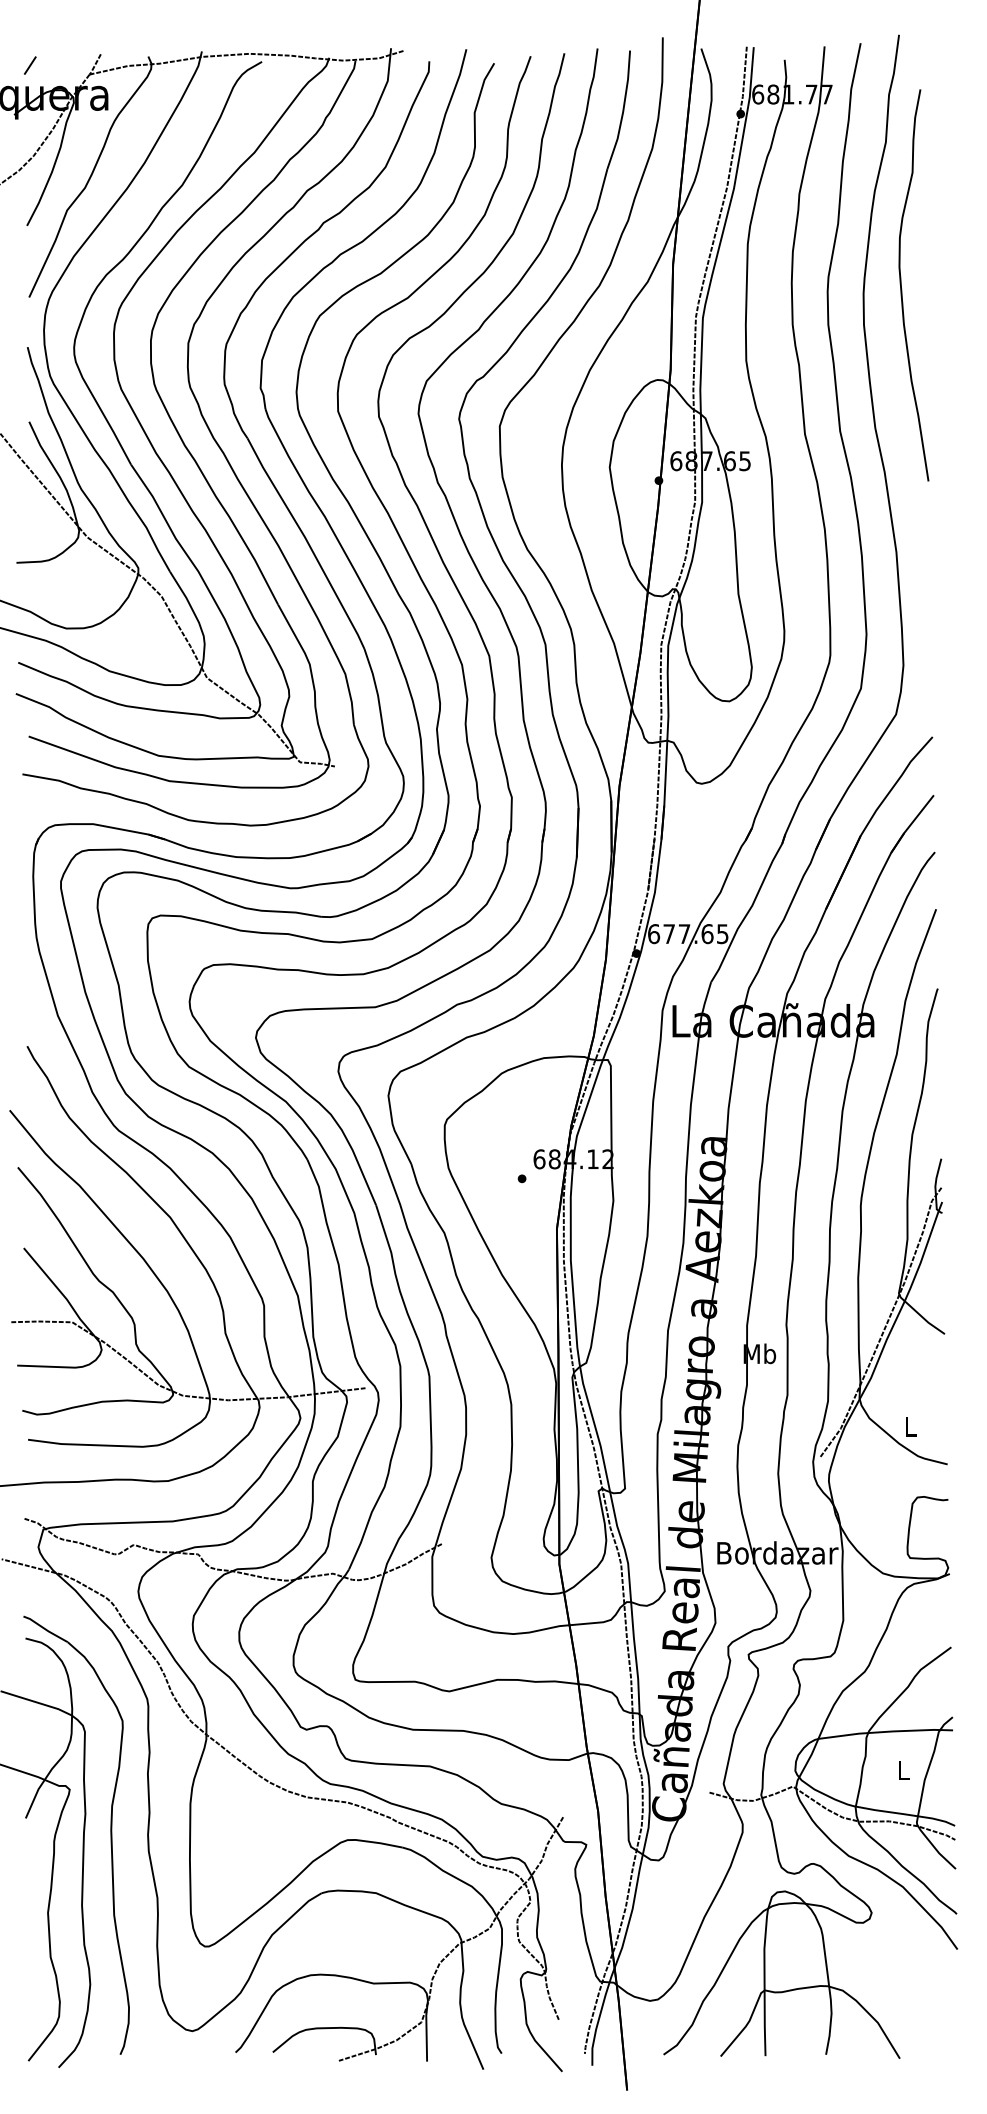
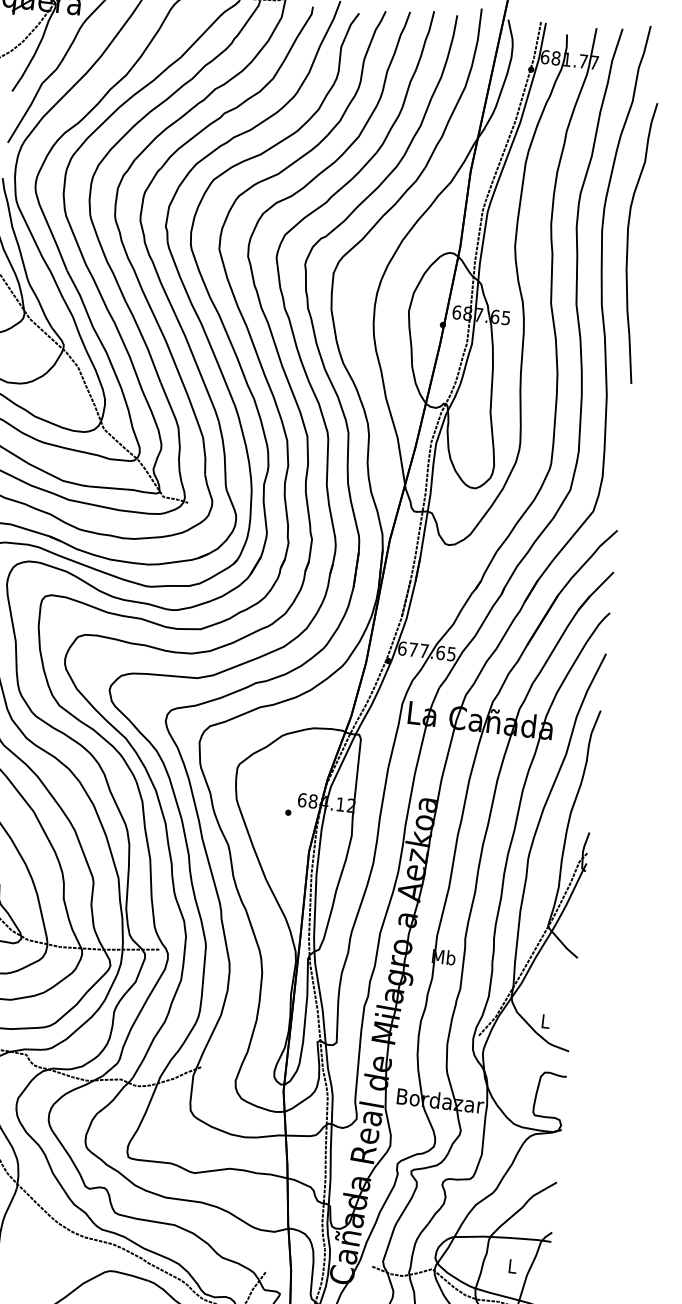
curve: (902, 289) -> (628, 244), moved

